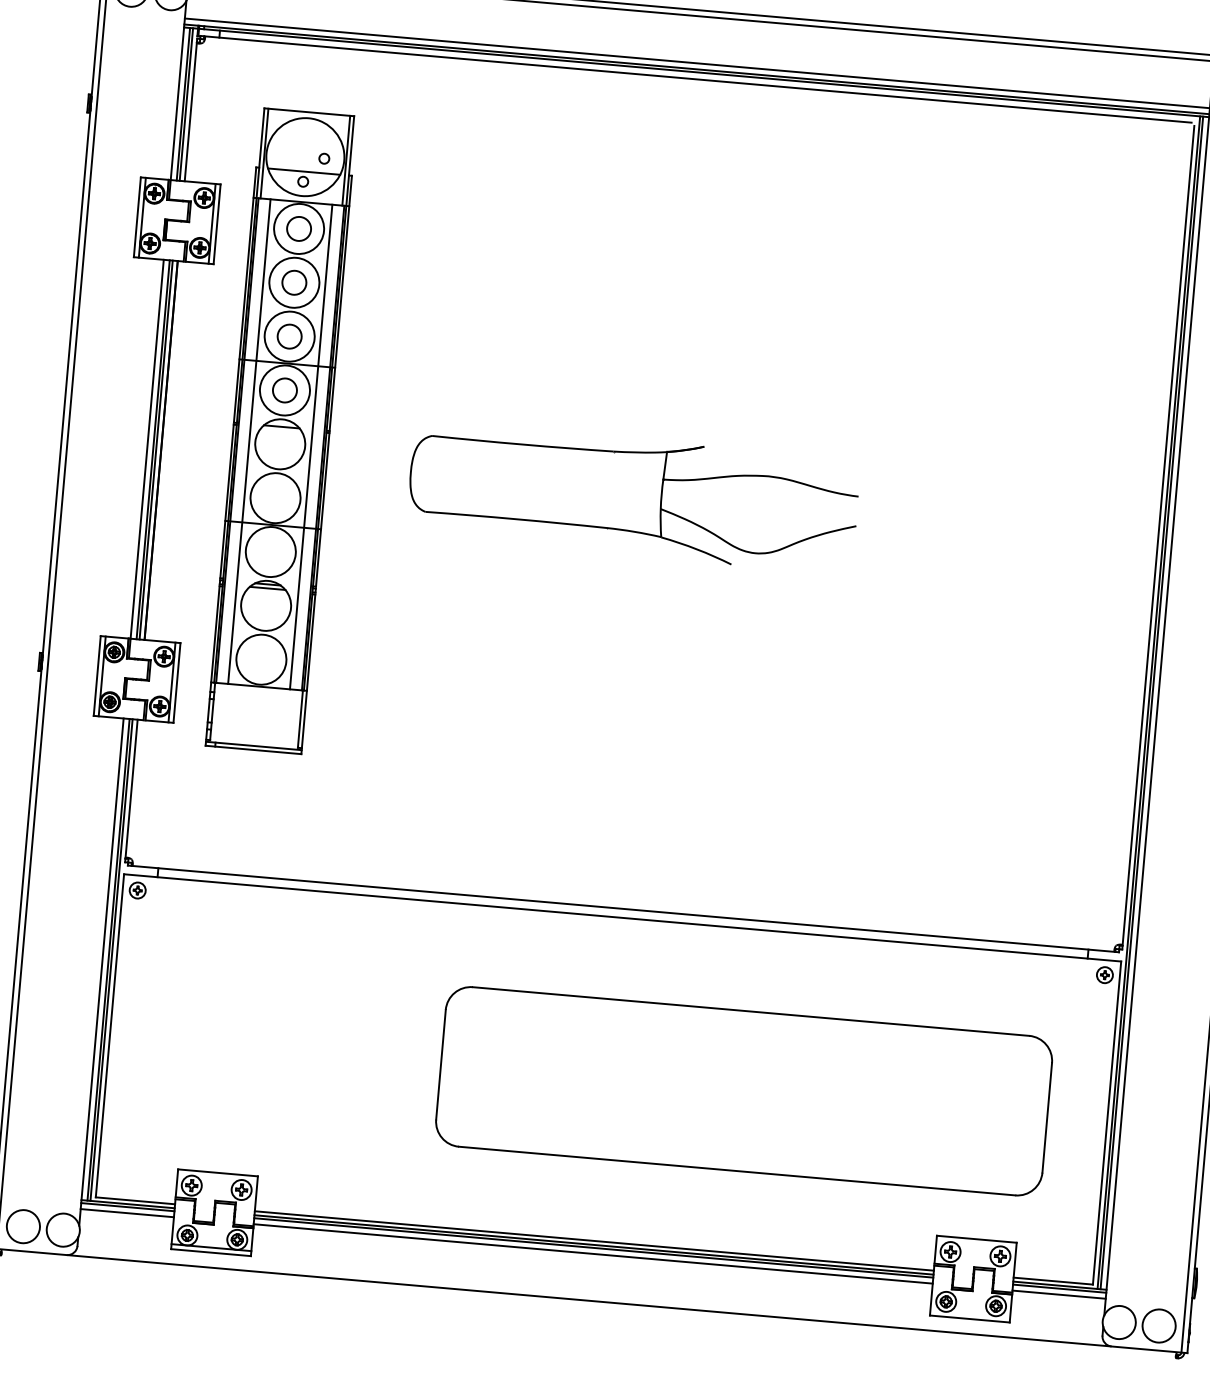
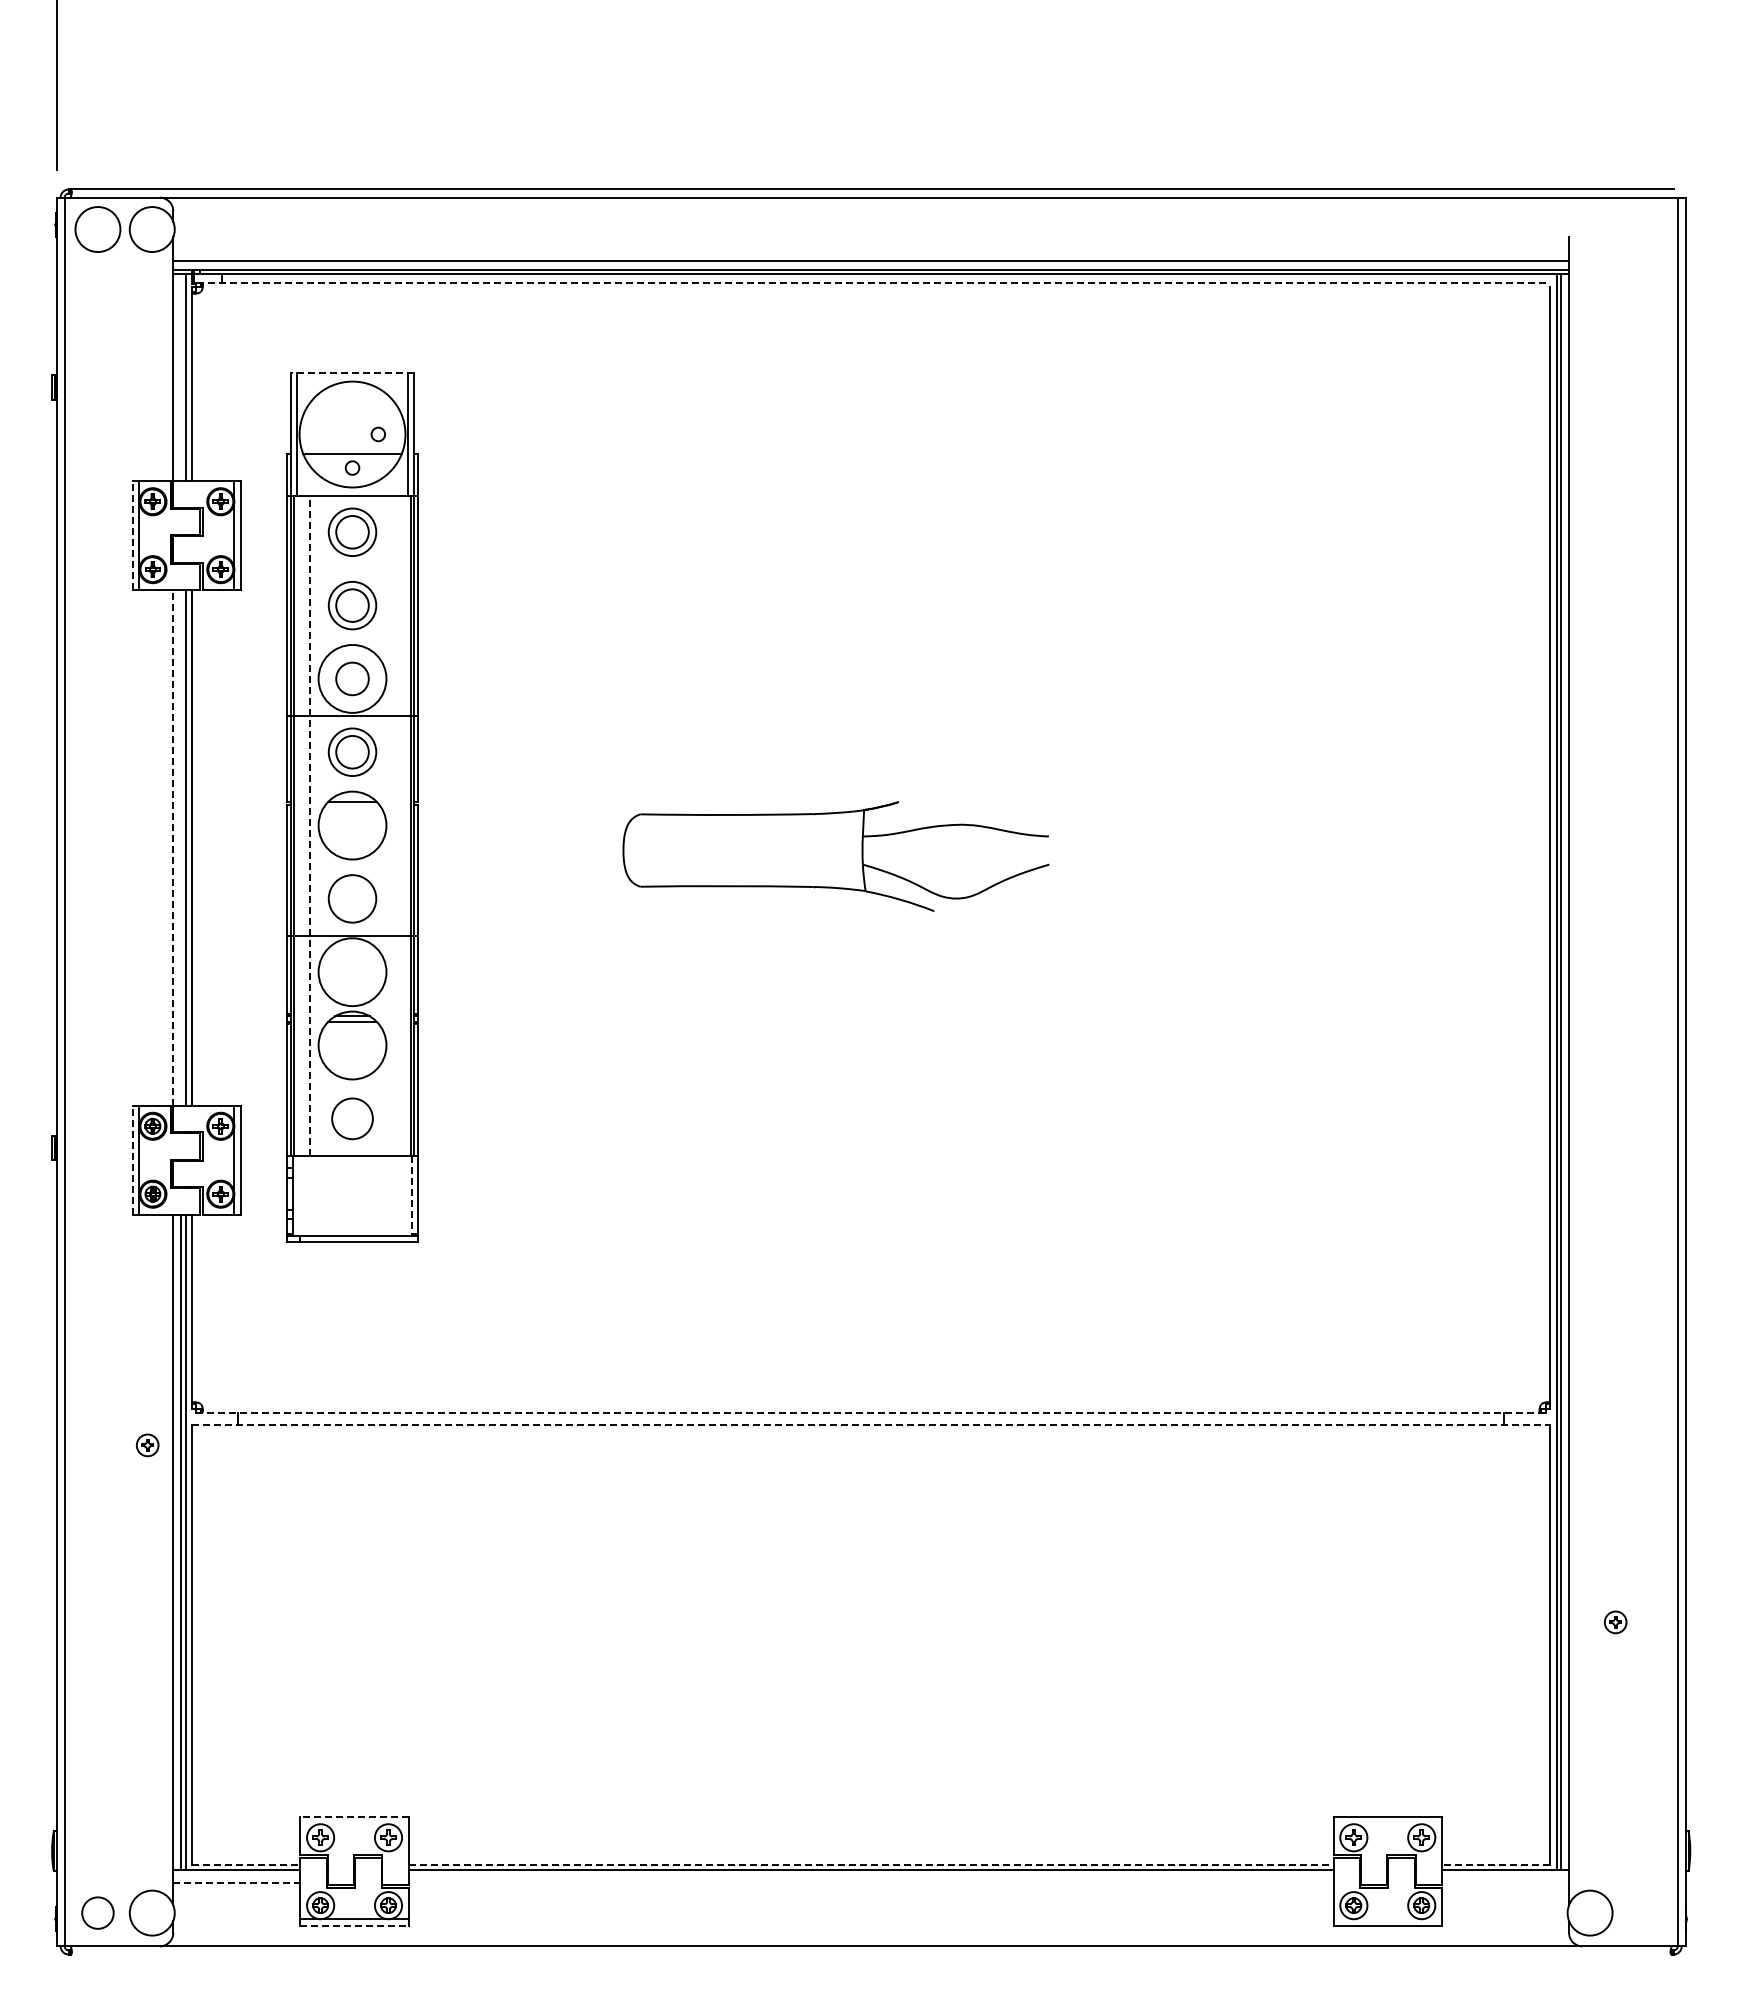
line: (696, 79) -> (871, 283), solid -> dashed
line: (183, 104) -> (181, 377), removed
line: (309, 112) -> (352, 373), solid -> dashed
line: (137, 217) -> (132, 535), solid -> dashed
circle: (299, 229) -> (352, 532), size x0.7
circle: (294, 282) -> (352, 605), size x0.7
circle: (284, 390) -> (352, 752), size x0.7
line: (249, 441) -> (310, 825), solid -> dashed
line: (311, 446) -> (394, 825), removed
line: (147, 448) -> (173, 847), solid -> dashed
line: (153, 449) -> (181, 847), removed
circle: (275, 497) -> (352, 898), size x0.7
part: (632, 498) -> (835, 856), size x0.7
circle: (261, 659) -> (352, 1118), size x0.6
line: (97, 675) -> (132, 1159), solid -> dashed
line: (300, 719) -> (412, 1195), solid -> dashed
part: (137, 890) -> (147, 1445), moved
line: (623, 908) -> (871, 1412), solid -> dashed
line: (622, 918) -> (871, 1425), solid -> dashed
part: (1104, 975) -> (1615, 1622), moved
part: (743, 1090) -> (1055, 1644), removed
line: (217, 1172) -> (354, 1817), solid -> dashed
line: (135, 1200) -> (246, 1864), solid -> dashed
line: (127, 1207) -> (236, 1874), removed
line: (127, 1213) -> (237, 1882), solid -> dashed
circle: (23, 1226) -> (97, 1912), size x0.7
line: (594, 1240) -> (871, 1864), solid -> dashed
line: (593, 1247) -> (870, 1874), removed
line: (211, 1253) -> (355, 1926), solid -> dashed
line: (592, 1253) -> (870, 1882), removed
line: (1053, 1280) -> (1496, 1864), solid -> dashed
line: (1059, 1288) -> (1505, 1874), removed
line: (1059, 1294) -> (1505, 1882), removed
circle: (1159, 1325) -> (1644, 1912), removed

